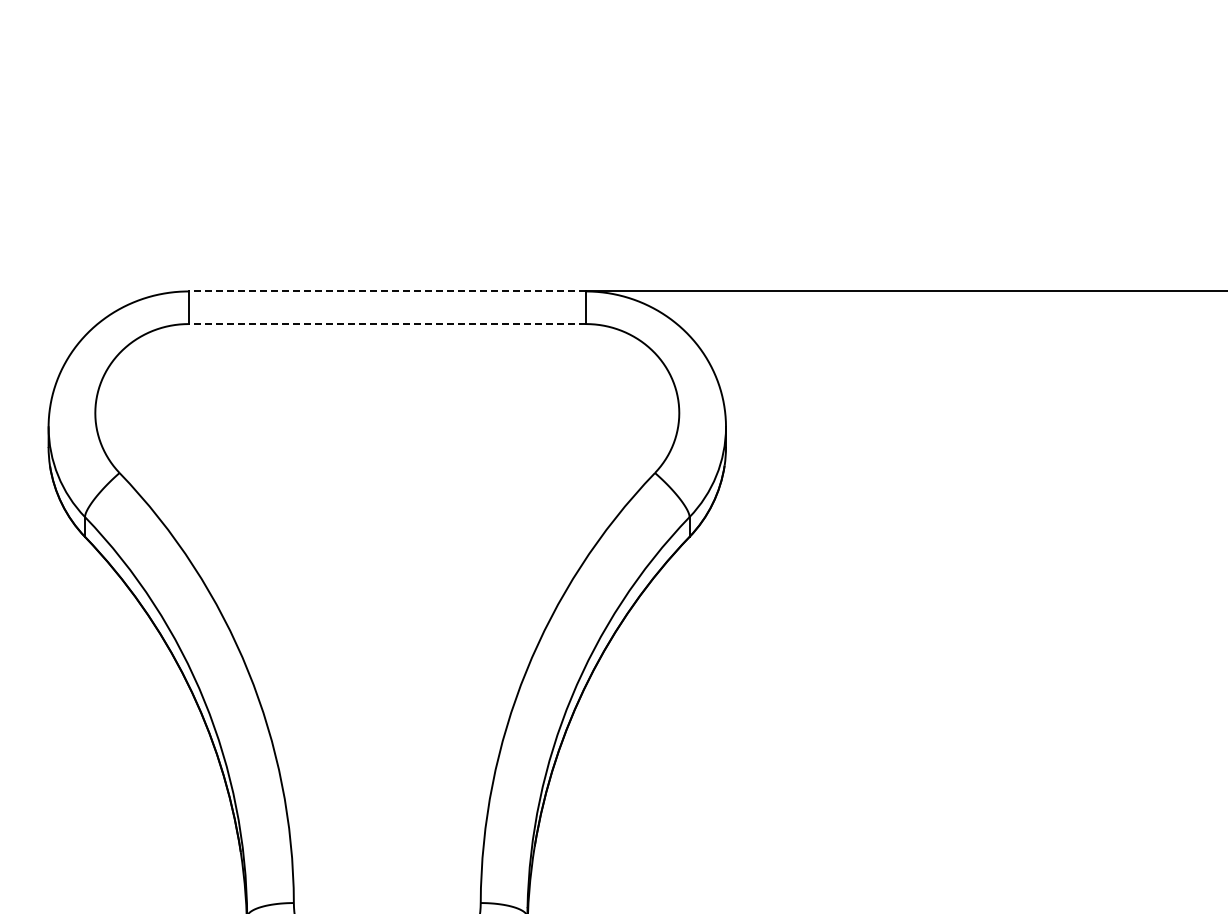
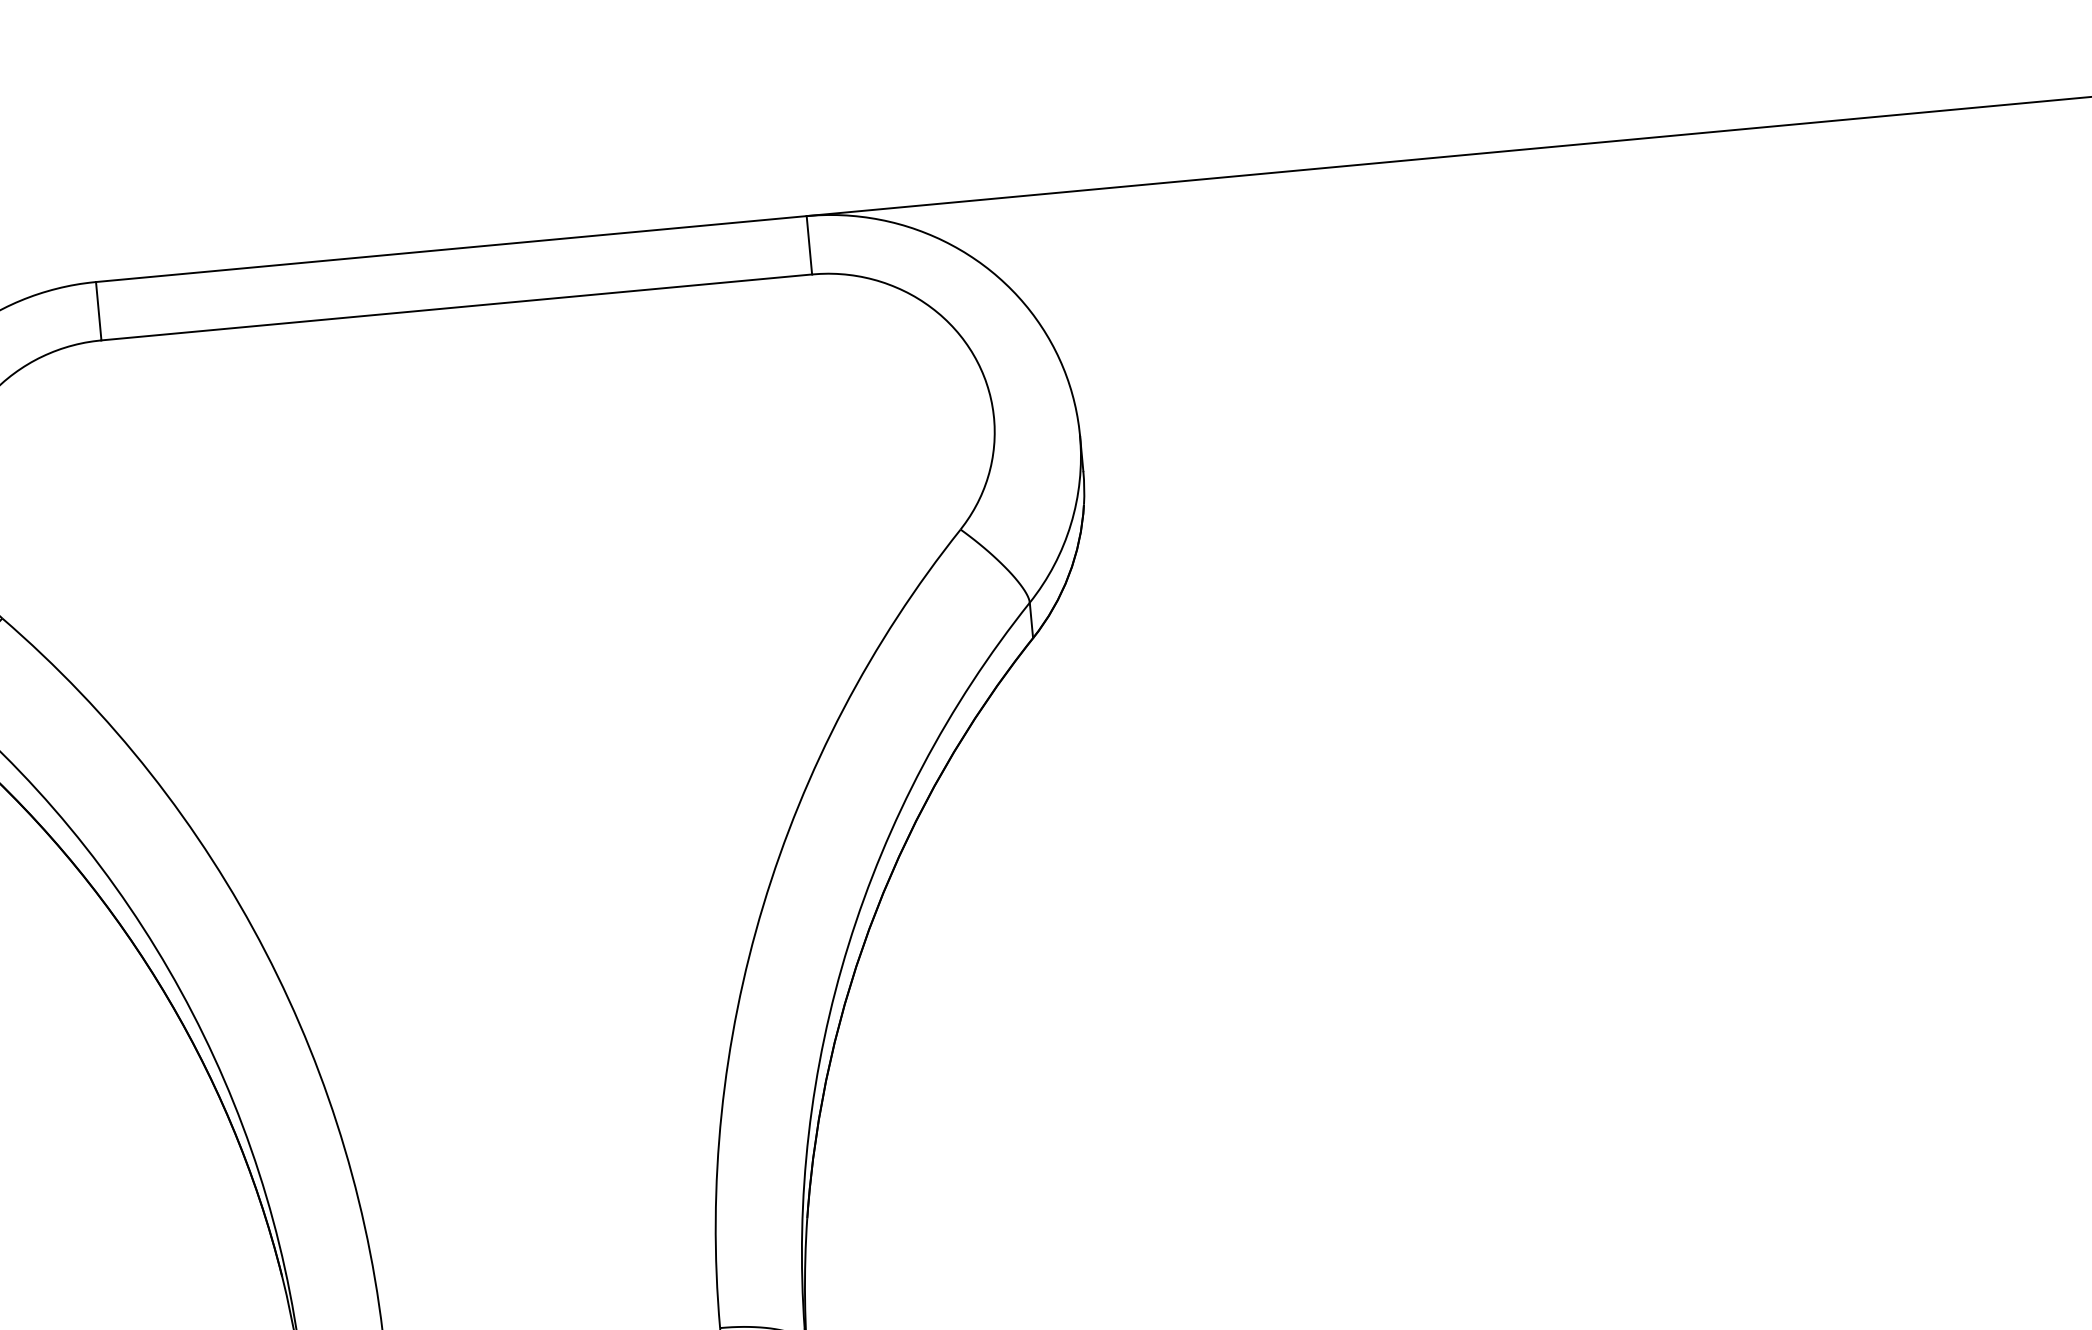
line: (387, 291) -> (451, 249), dashed -> solid
line: (387, 324) -> (457, 308), dashed -> solid

